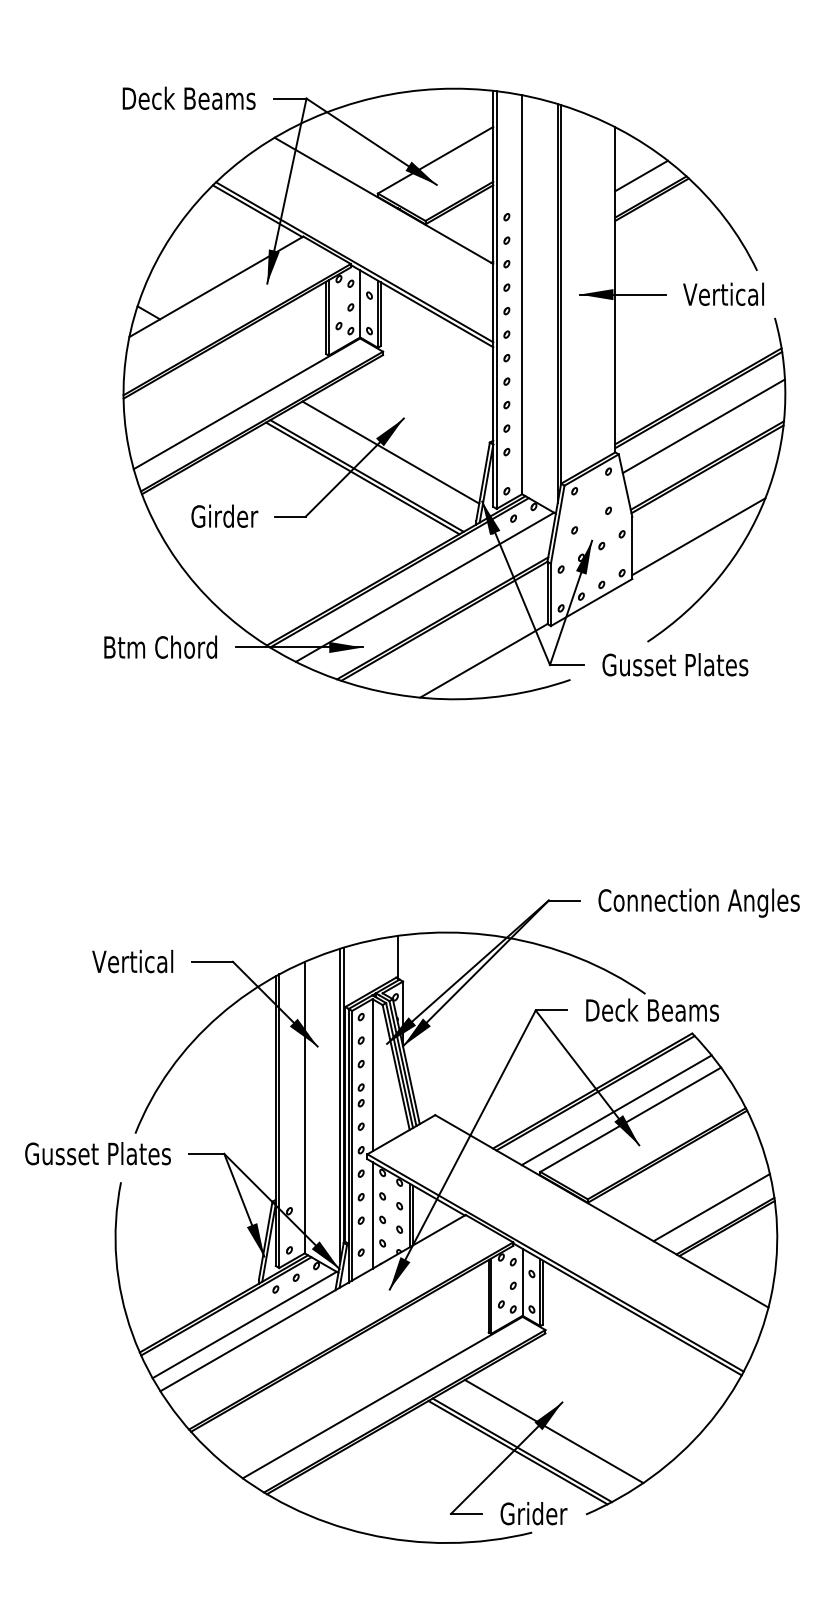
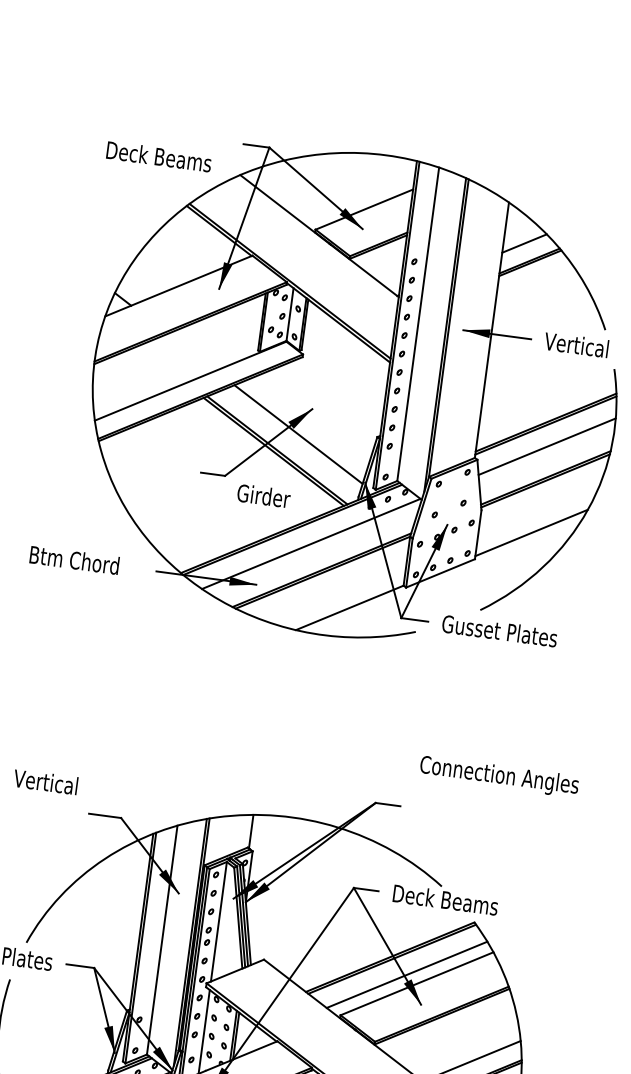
text: (188, 97) -> (158, 155), moved
text: (224, 515) -> (263, 495), moved
text: (160, 646) -> (74, 559), moved
text: (698, 902) -> (498, 776), moved
text: (132, 961) -> (45, 782), moved

